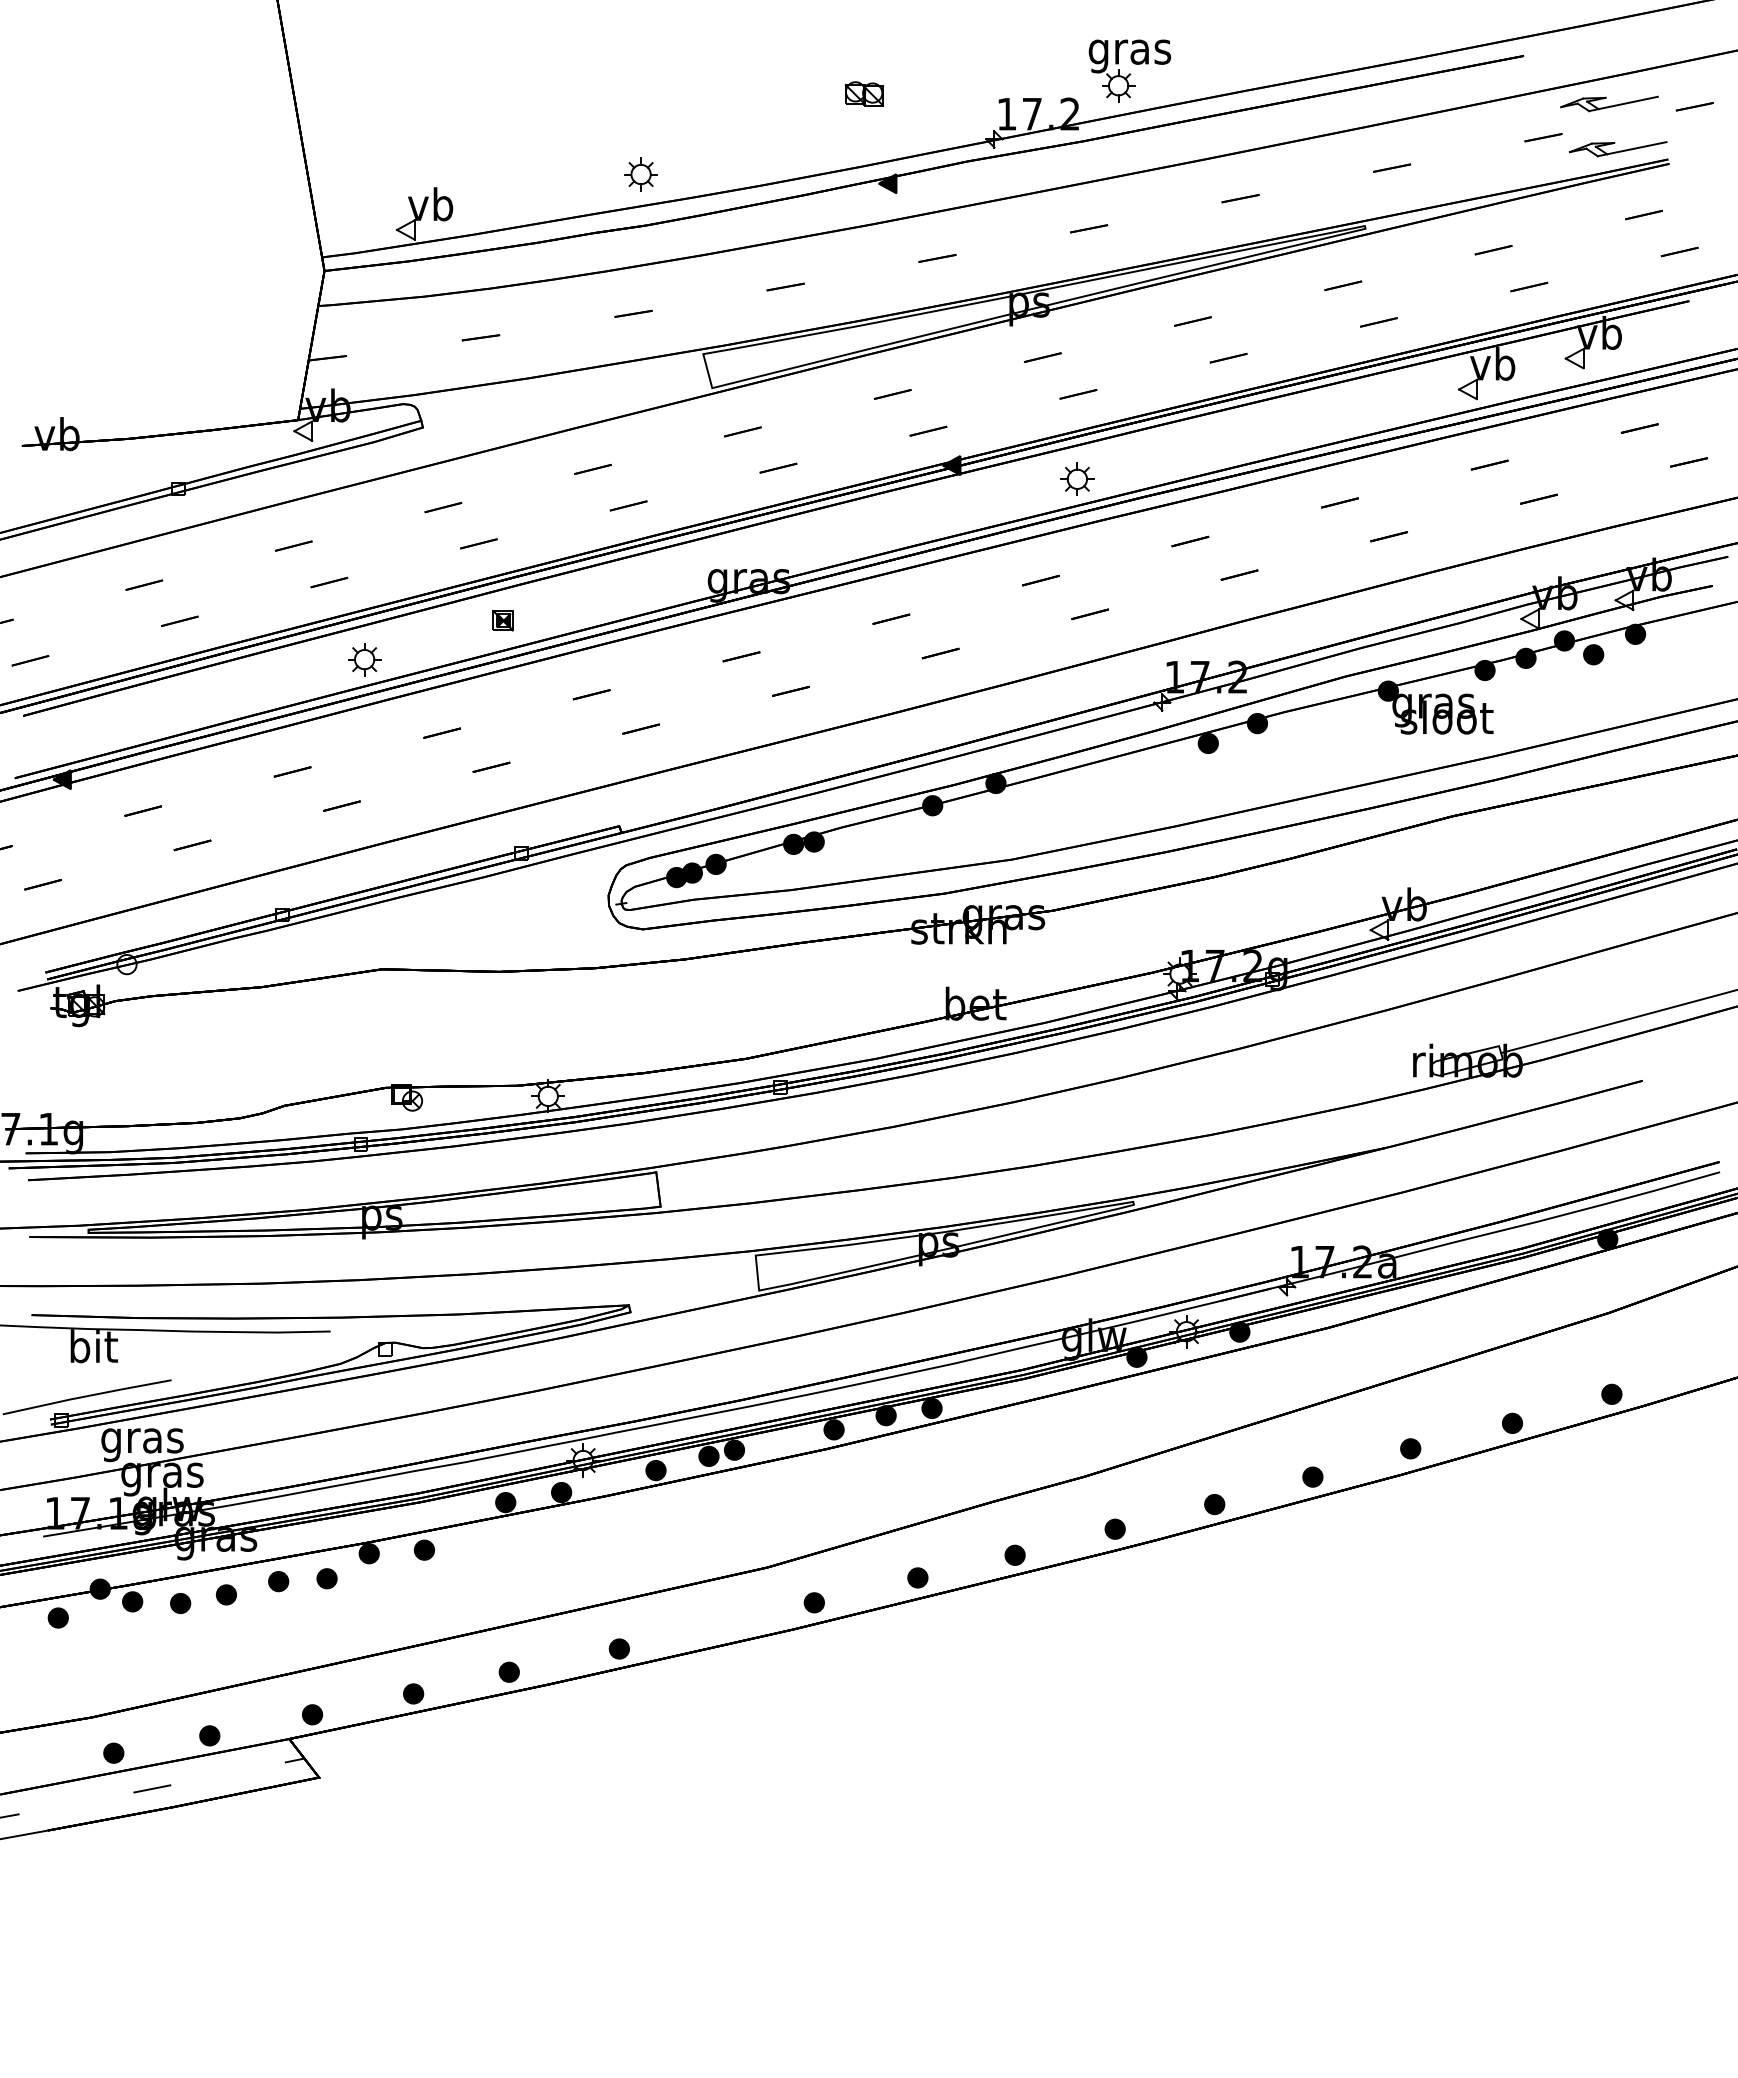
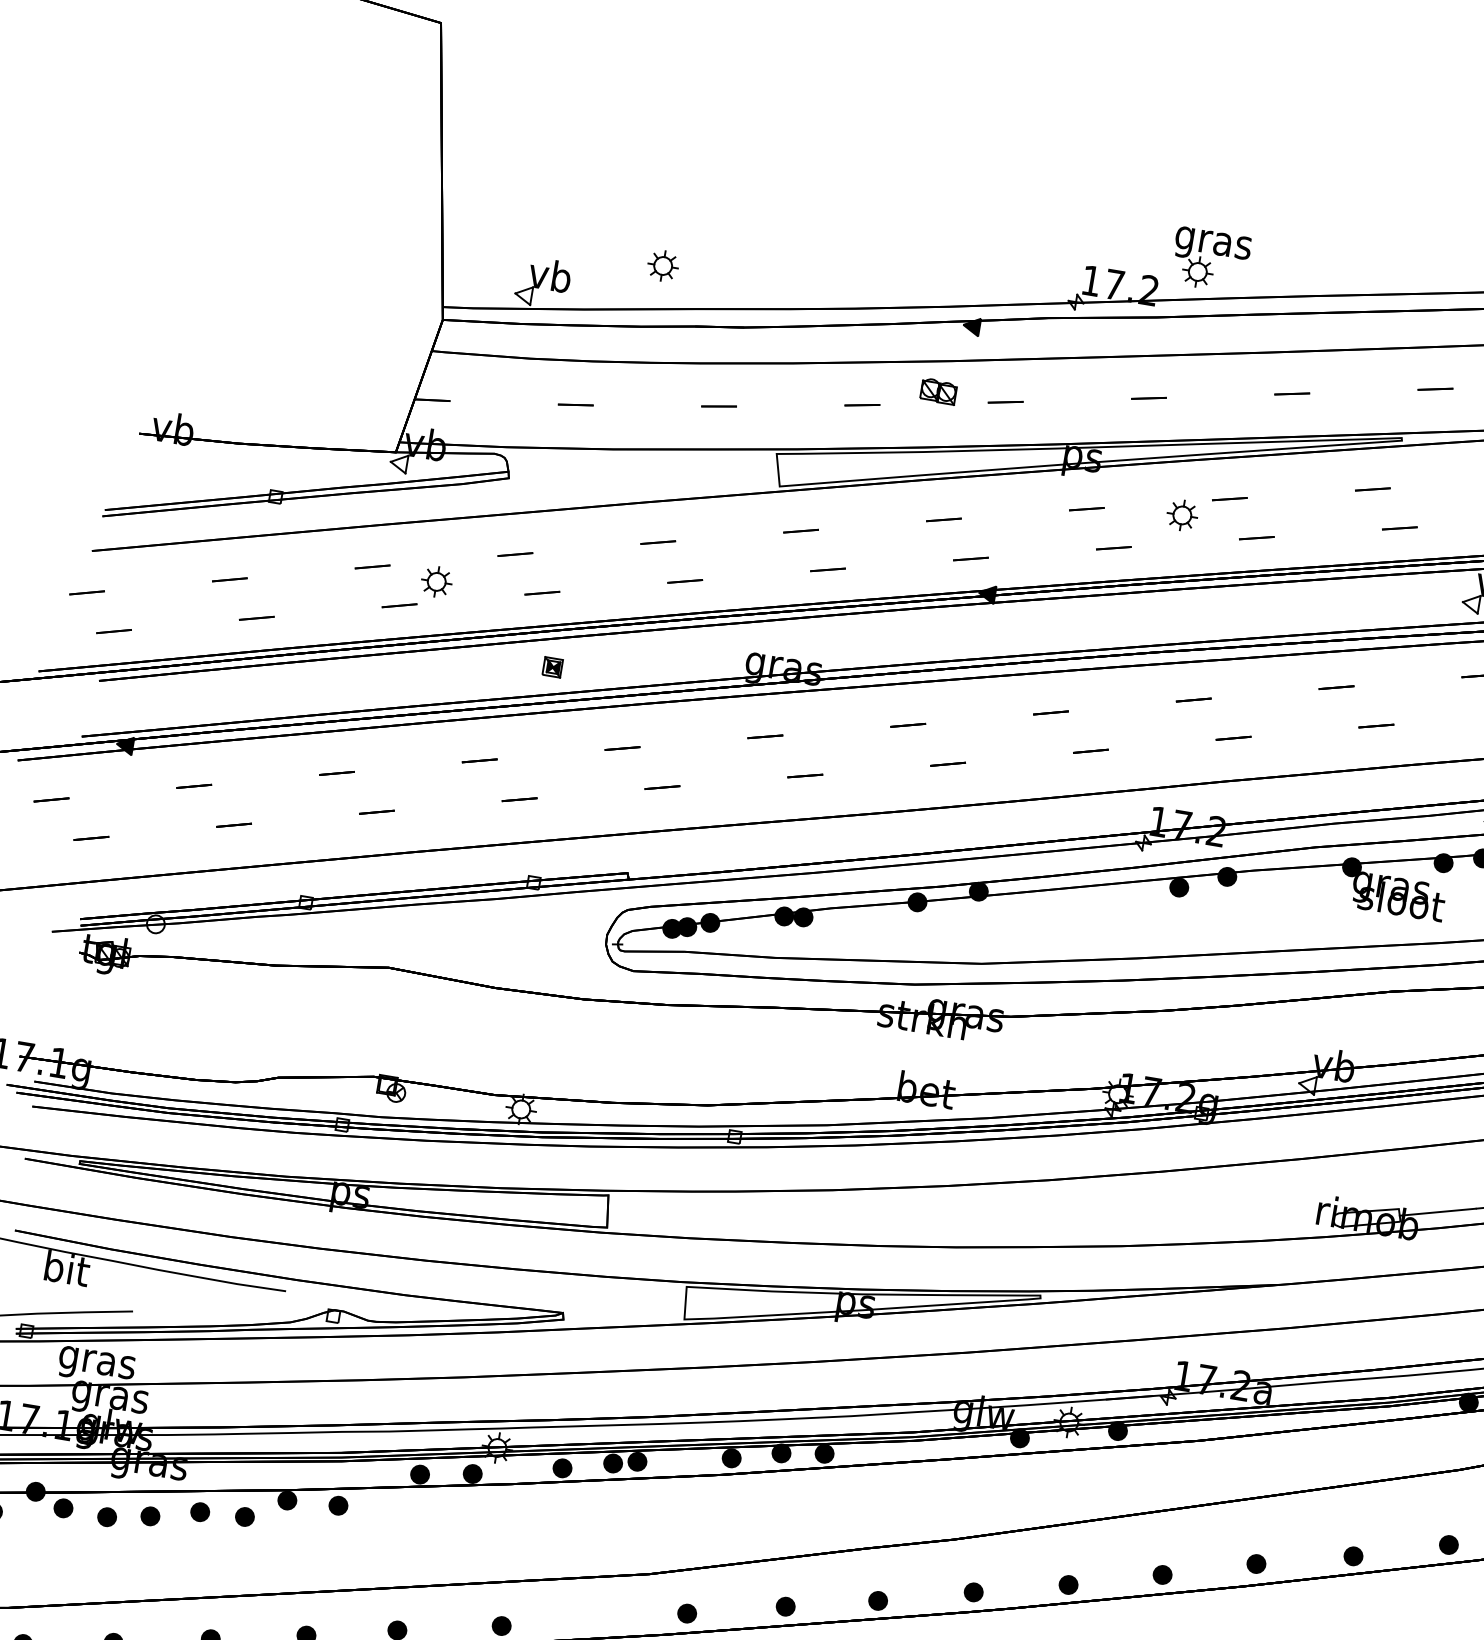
part: (864, 93) -> (938, 391), moved
part: (640, 174) -> (662, 265), moved
part: (1077, 478) -> (1182, 514), moved
part: (364, 659) -> (436, 581), moved

